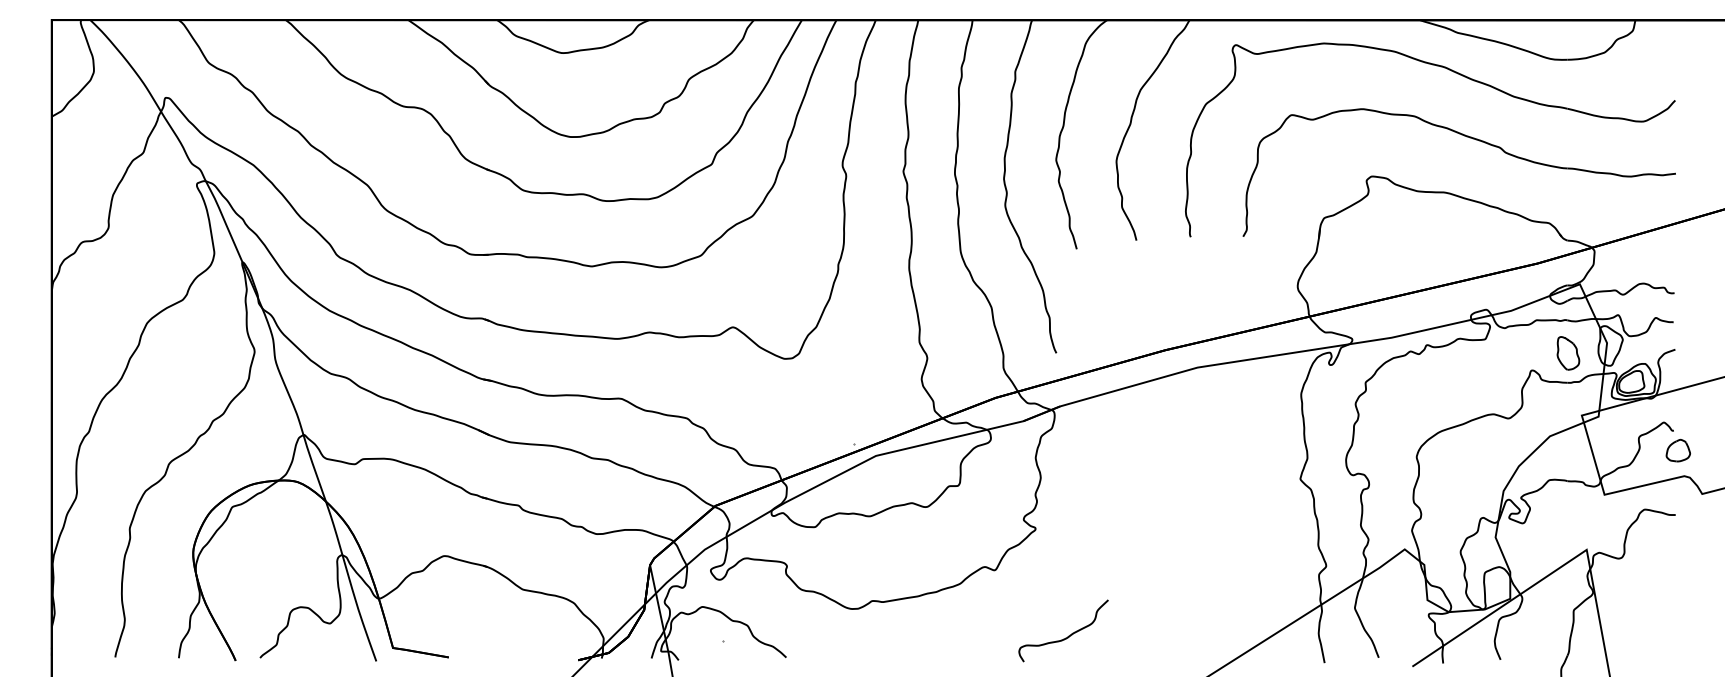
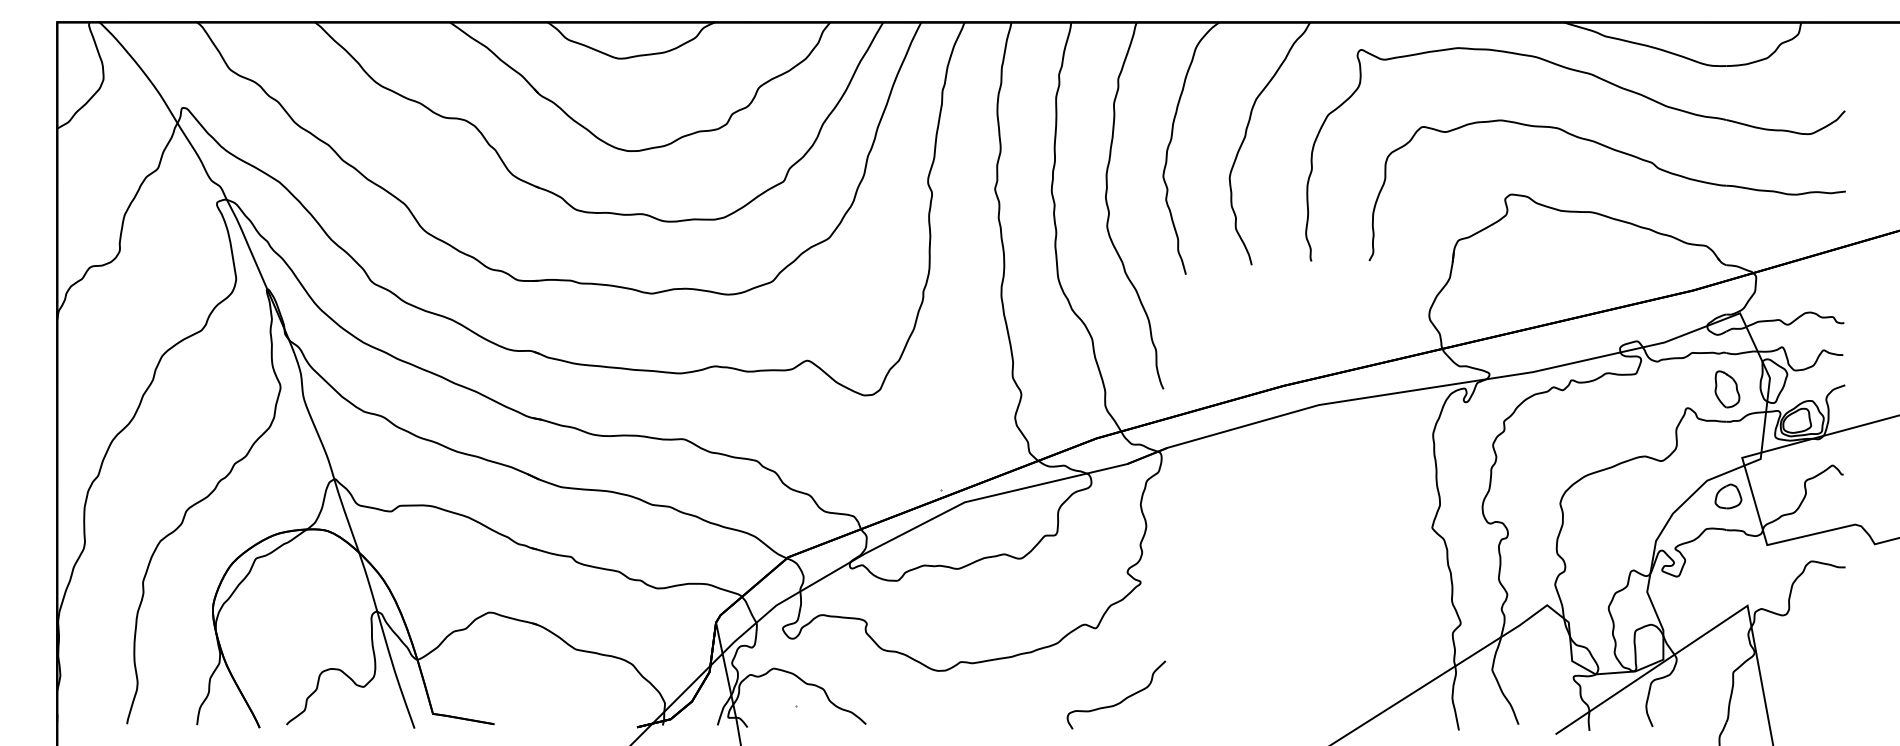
part: (1677, 450) -> (1727, 496), moved
curve: (1068, 635) -> (1121, 700), moved

